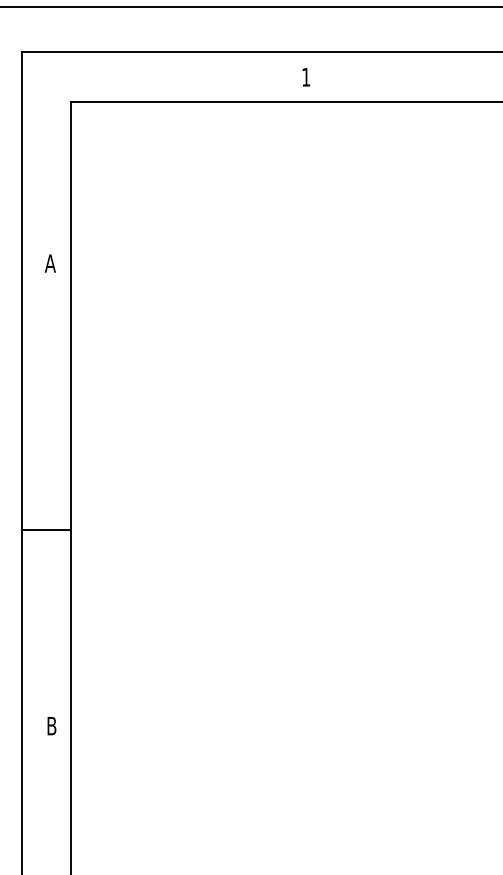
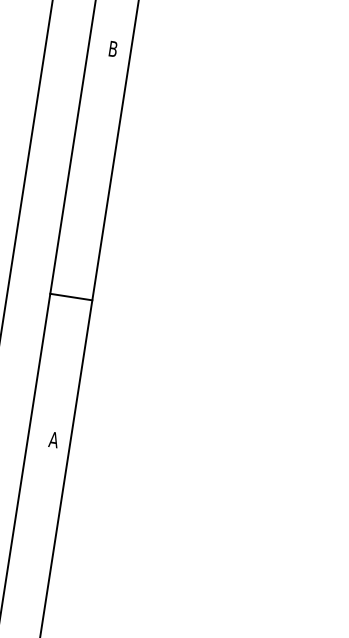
text: (49, 263) -> (112, 48), A -> B
line: (46, 529) -> (71, 296), moved
text: (51, 725) -> (53, 439), B -> A

